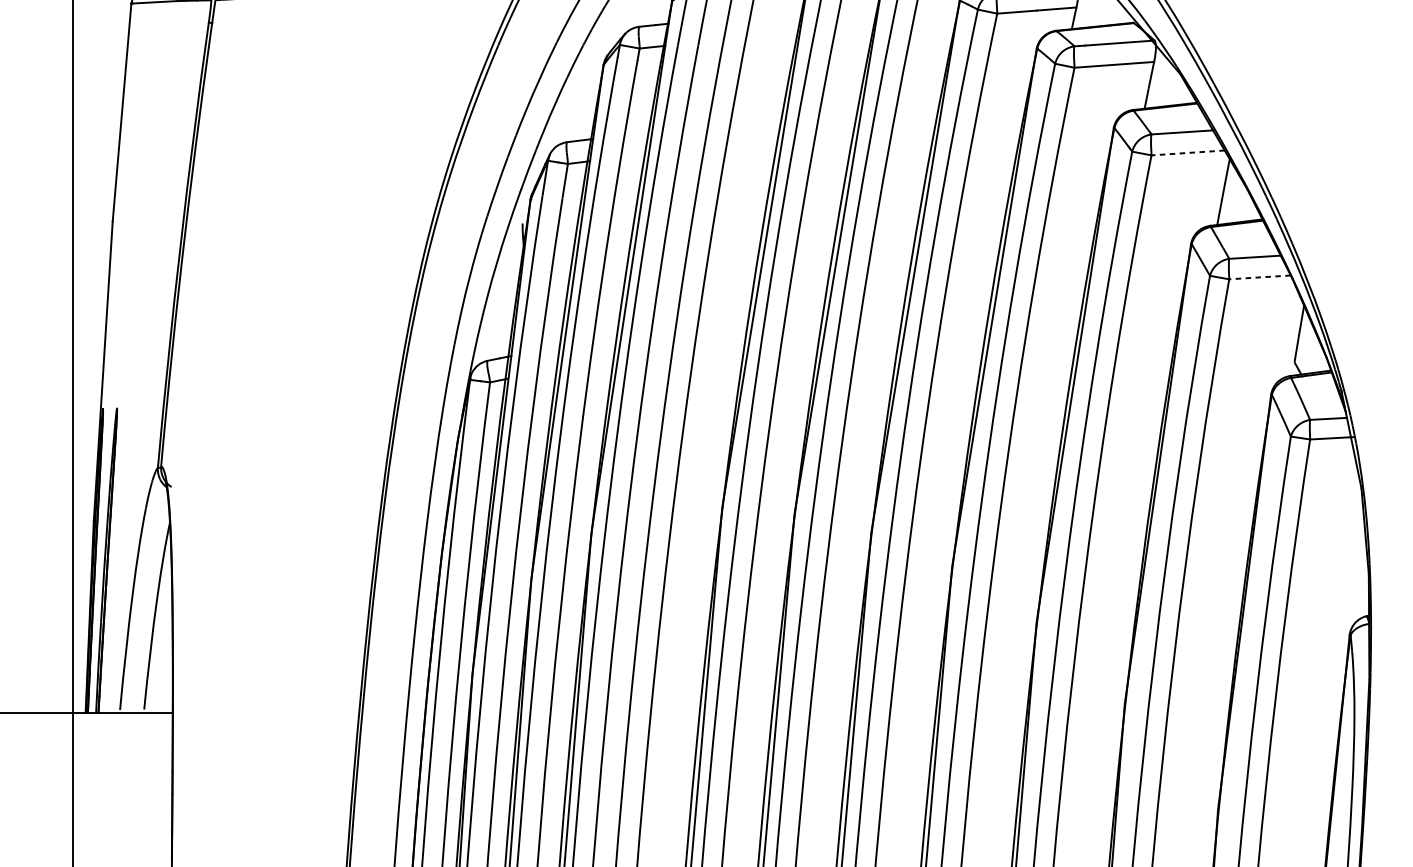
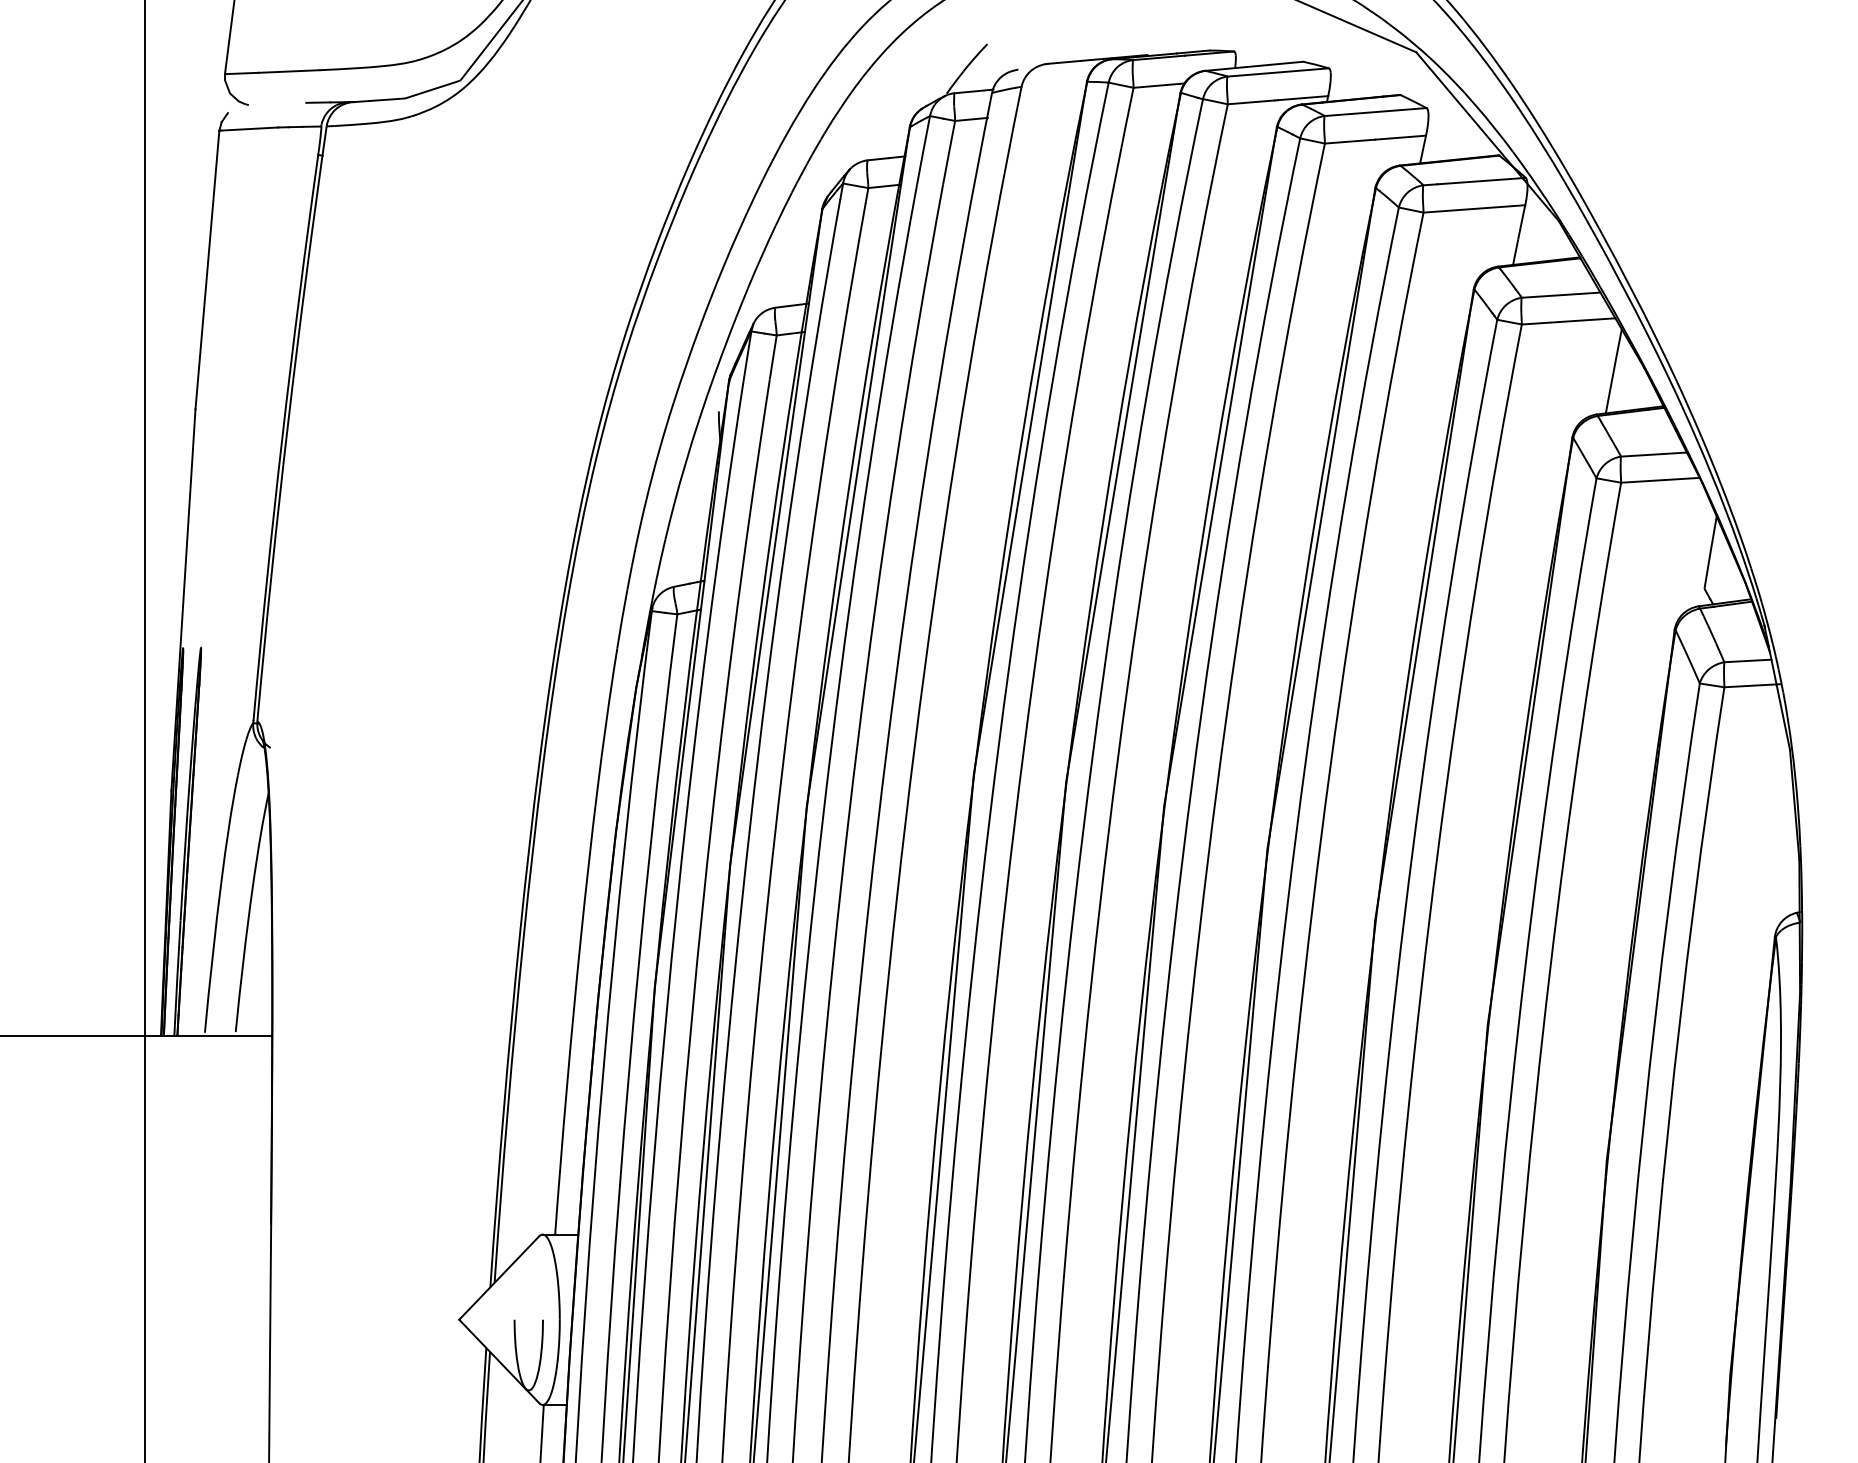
line: (1188, 153) -> (1568, 321), dashed -> solid
line: (1259, 277) -> (1659, 480), dashed -> solid

